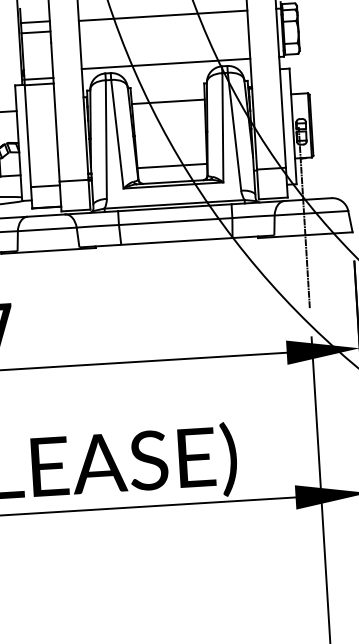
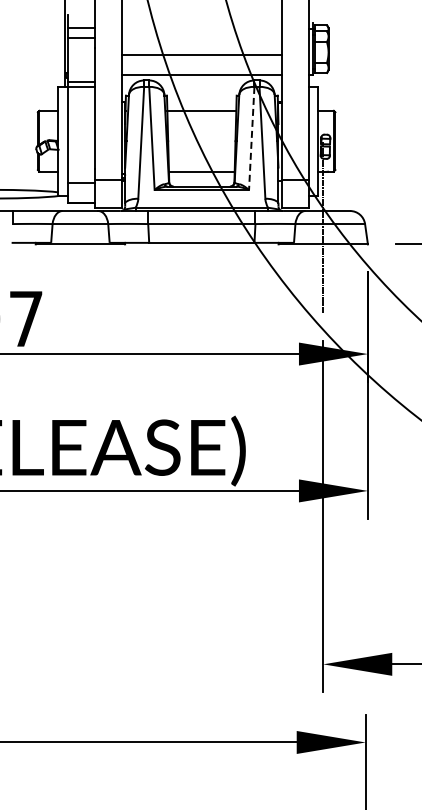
line: (162, 15) -> (201, 55), moved
line: (222, 127) -> (251, 138), solid -> dashed

